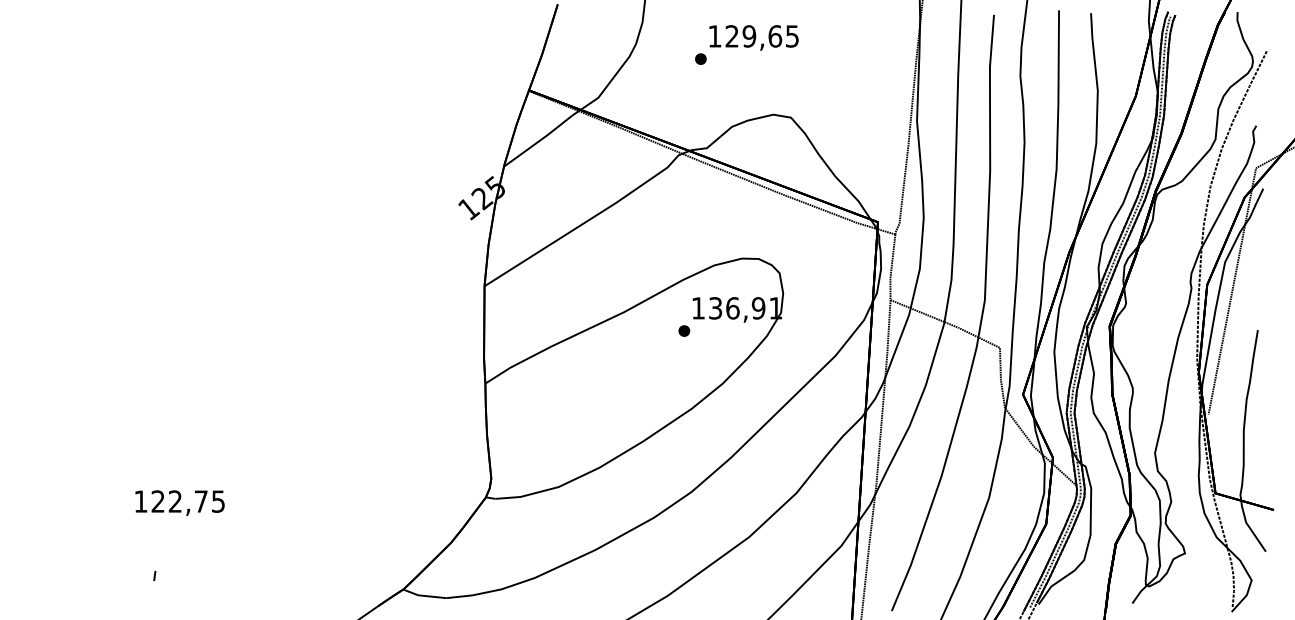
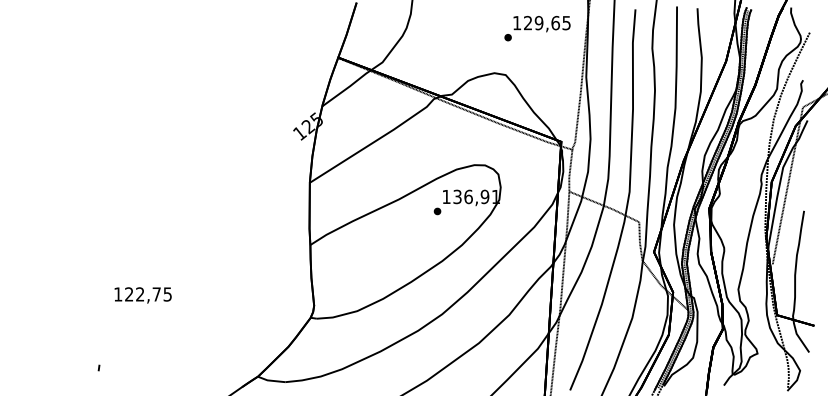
text: (746, 44) -> (537, 28), moved
text: (178, 503) -> (142, 295), moved

